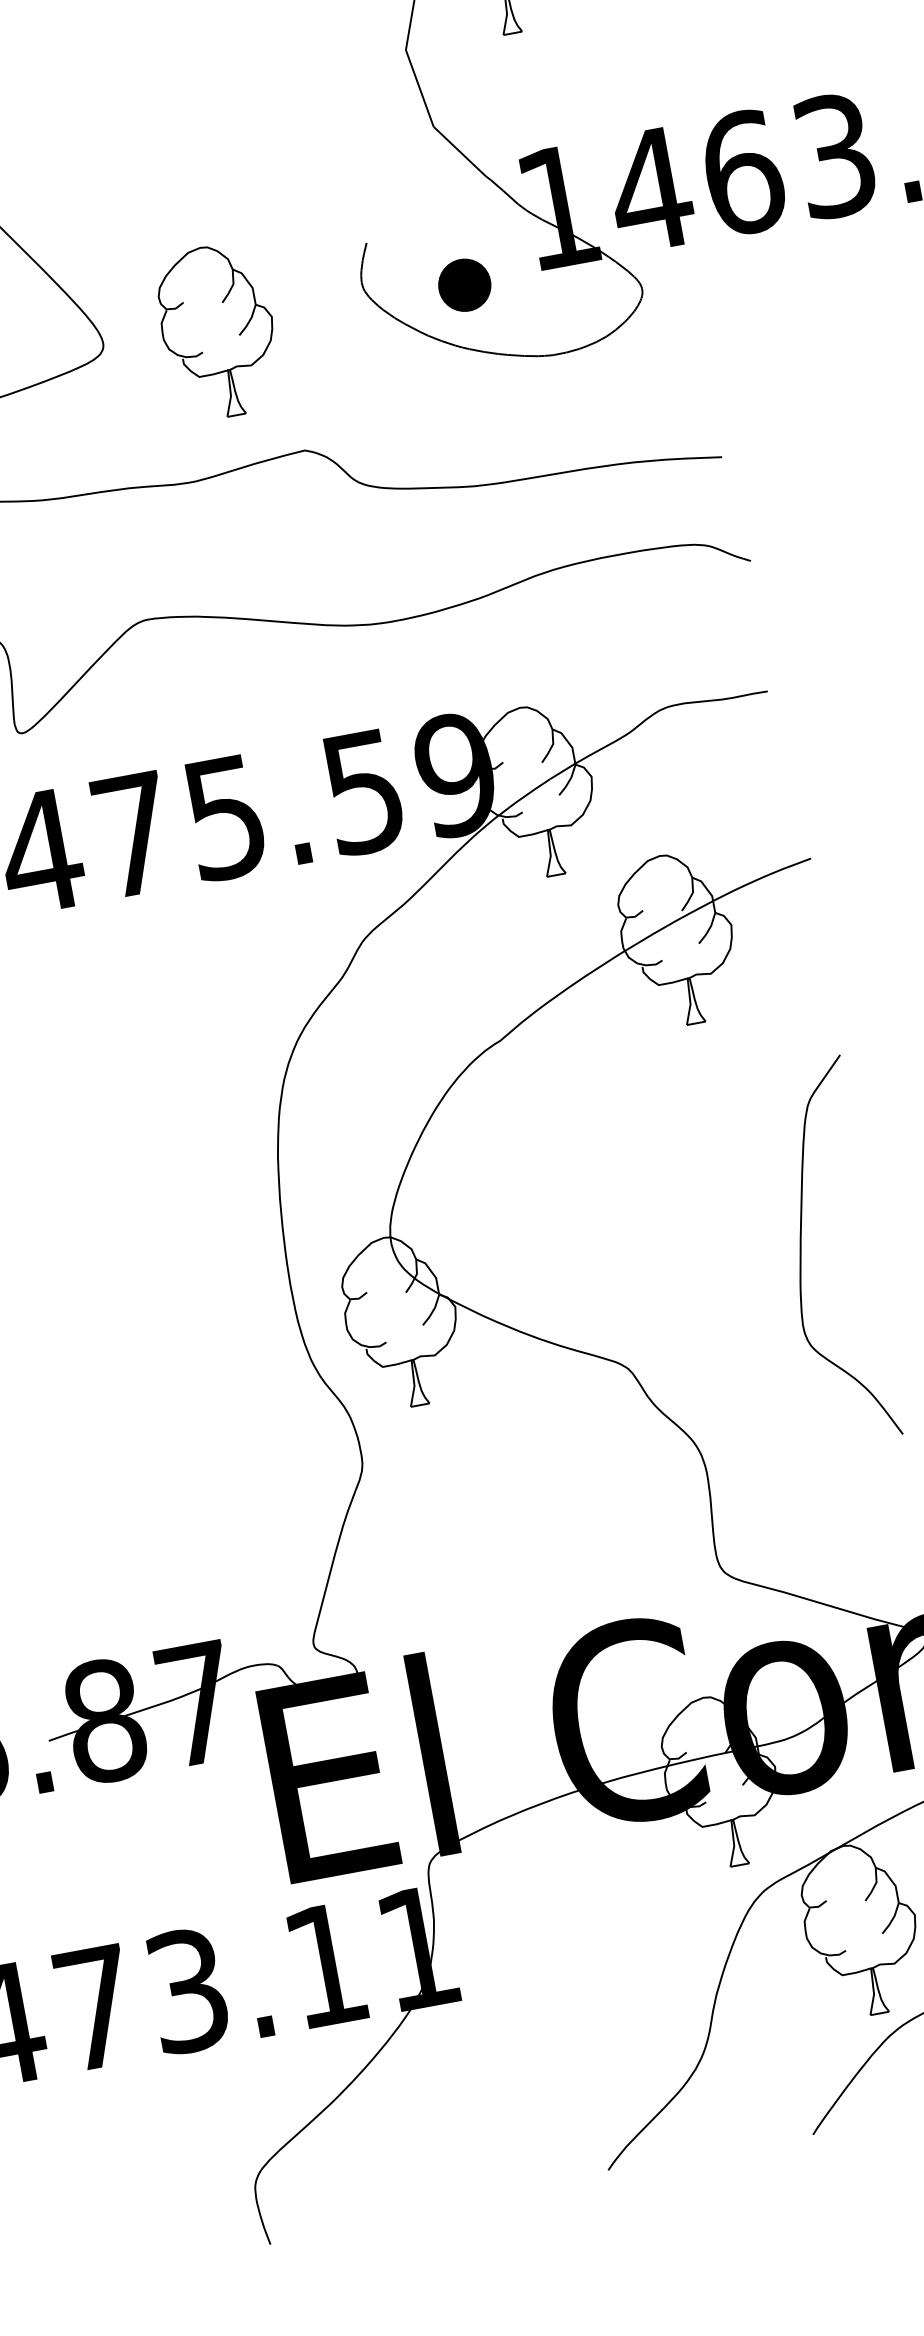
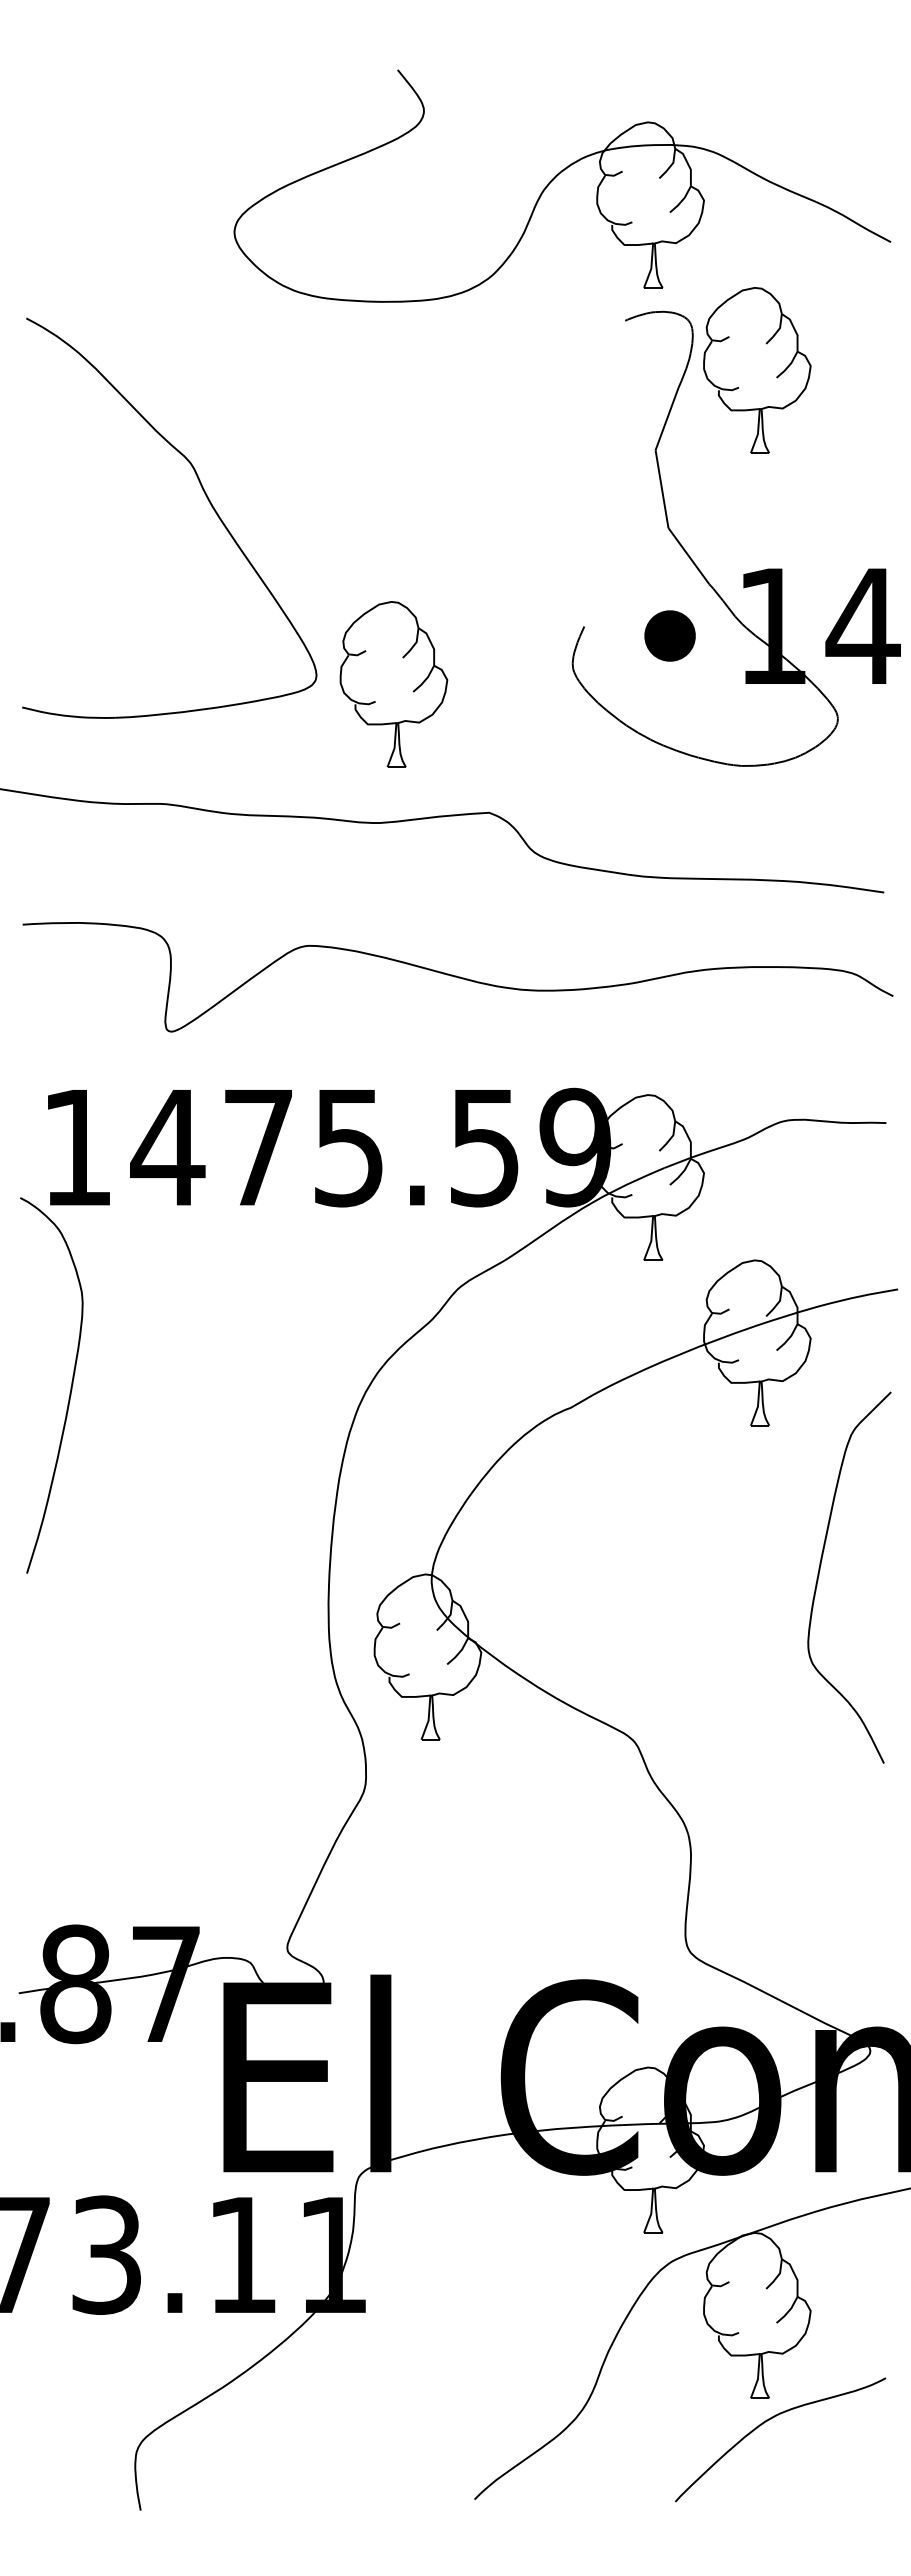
part: (464, 284) -> (669, 635), moved
part: (217, 331) -> (393, 684), moved
curve: (801, 1249) -> (820, 1570), moved

